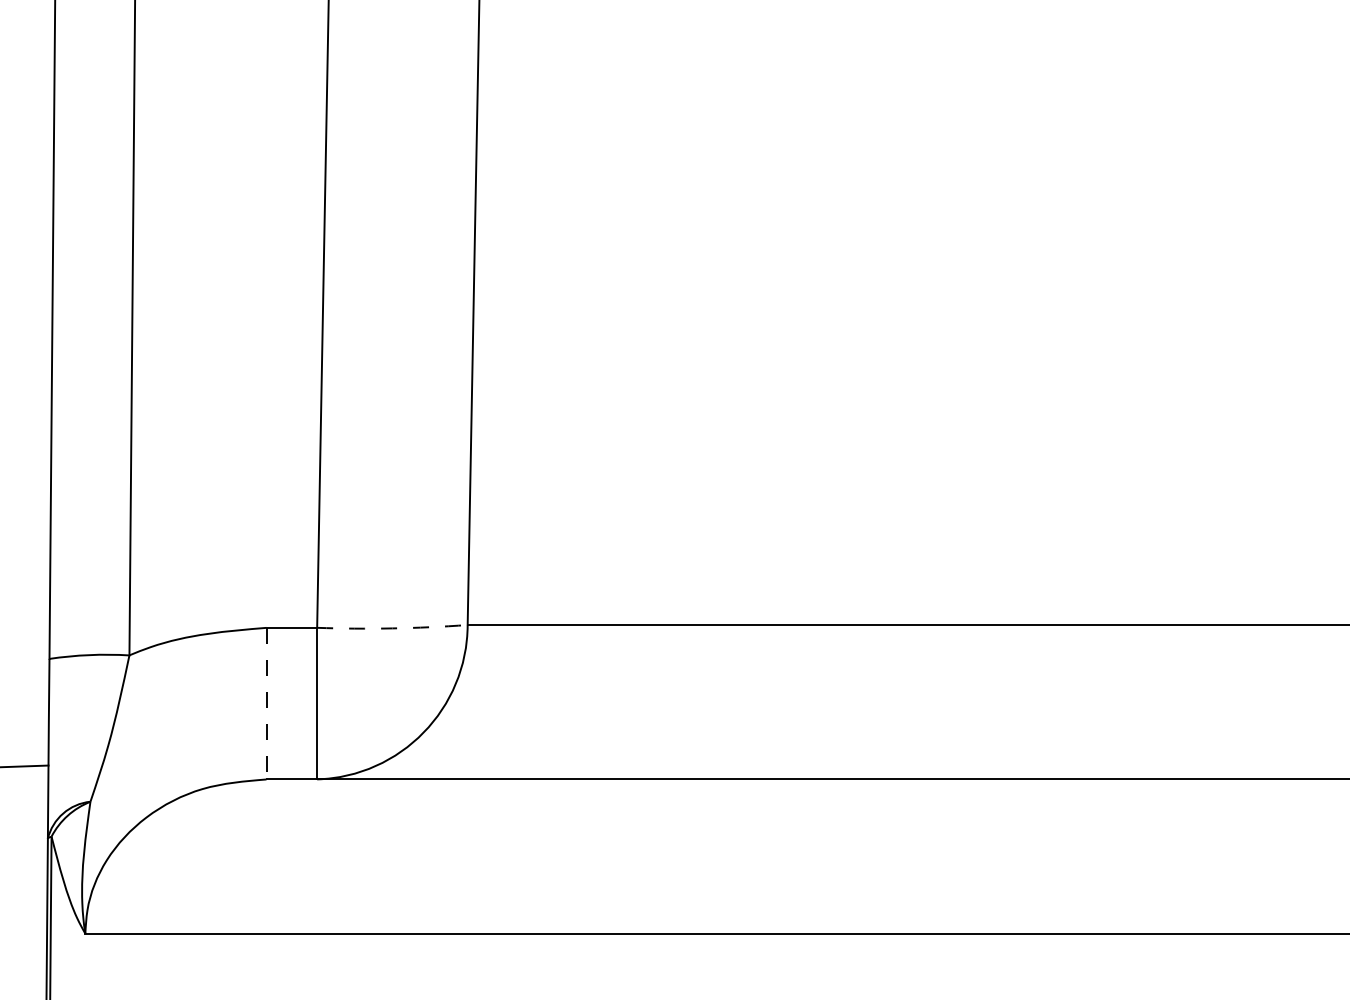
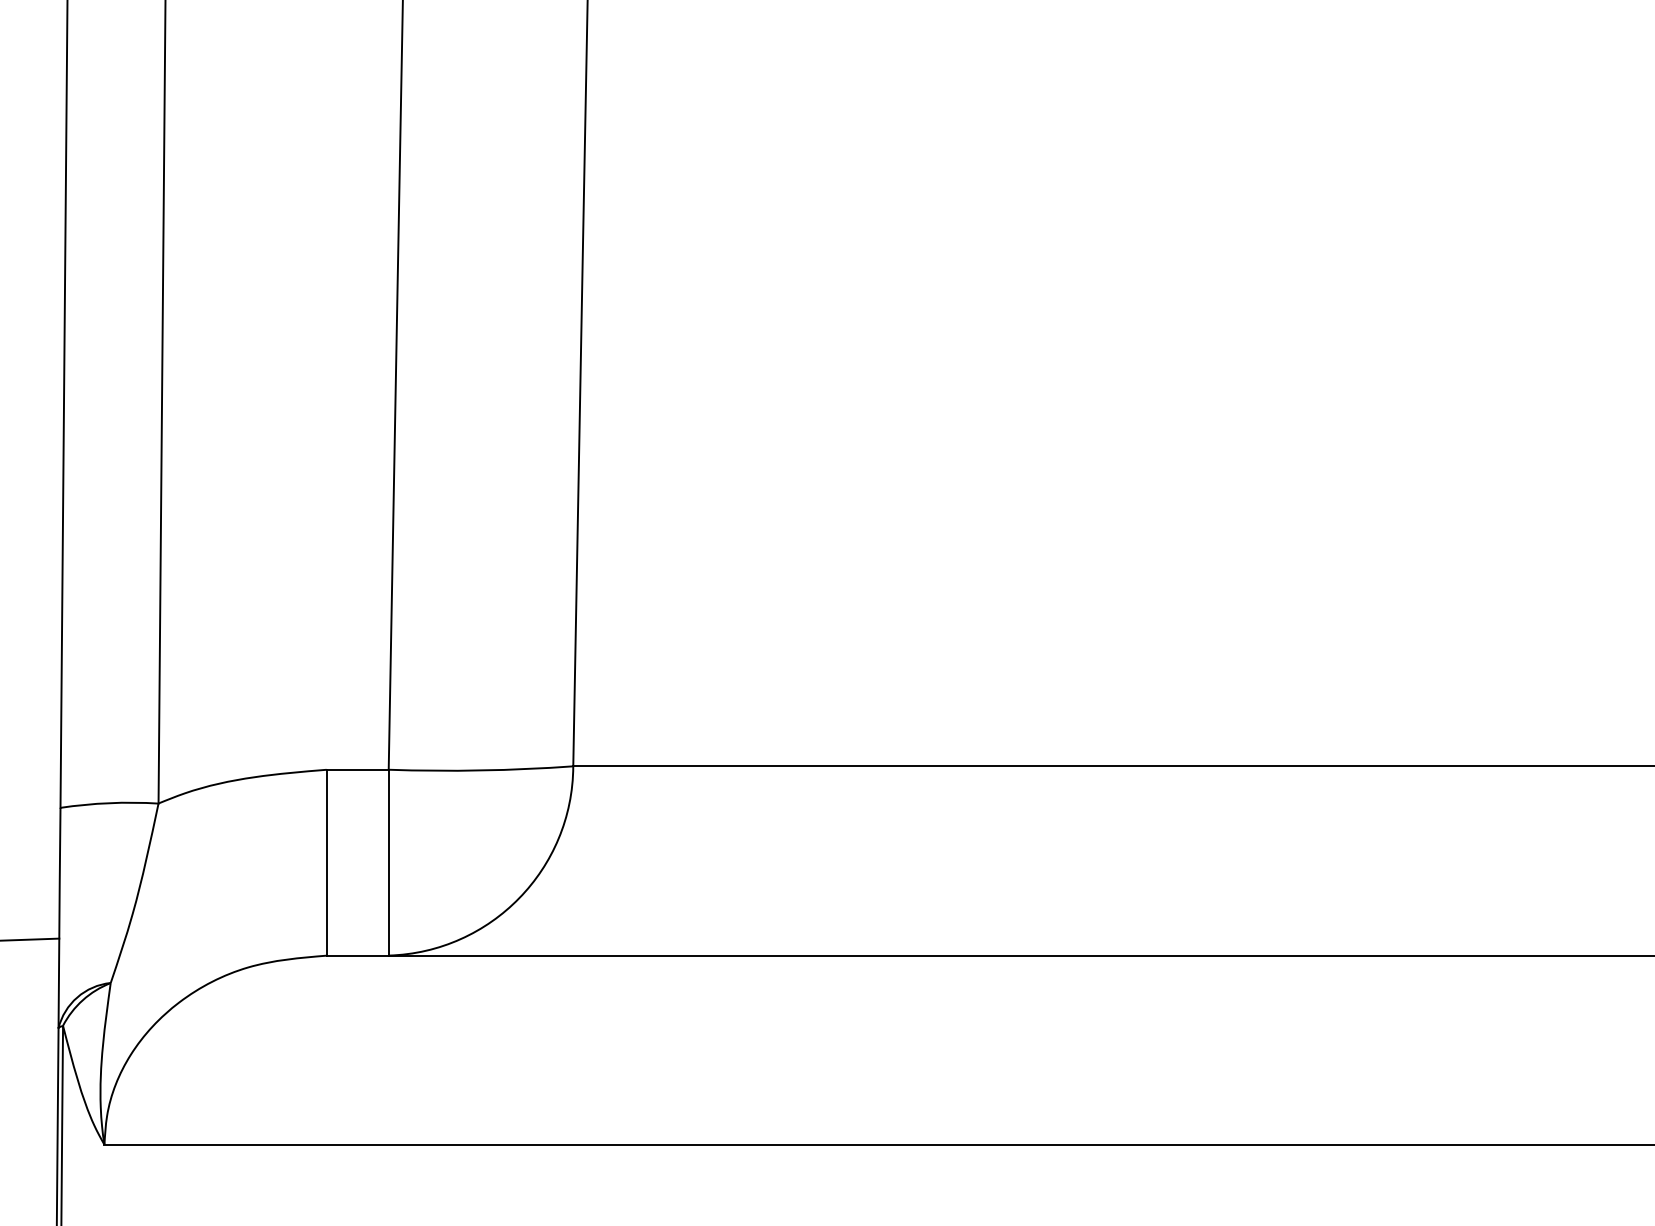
arc: (392, 628) -> (481, 770), dashed -> solid
line: (266, 703) -> (326, 862), dashed -> solid

